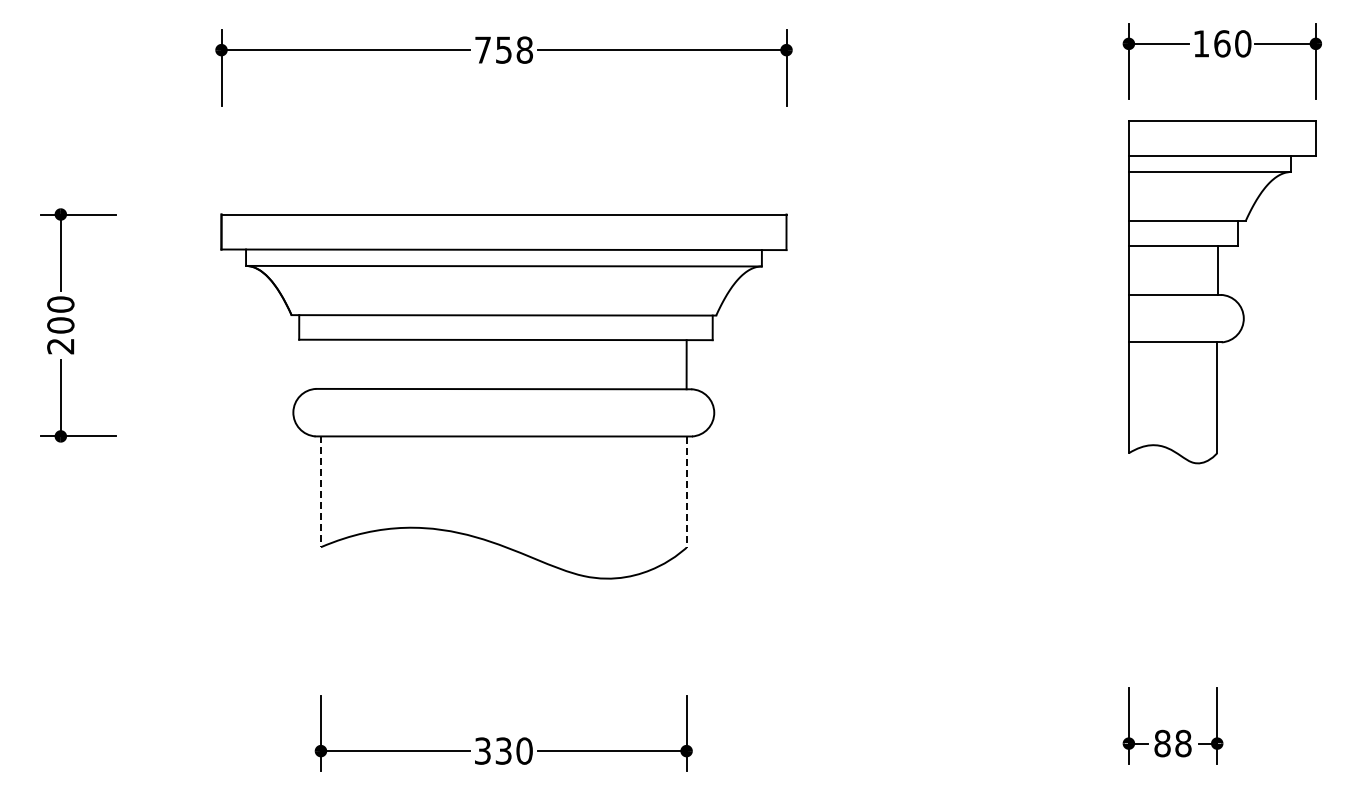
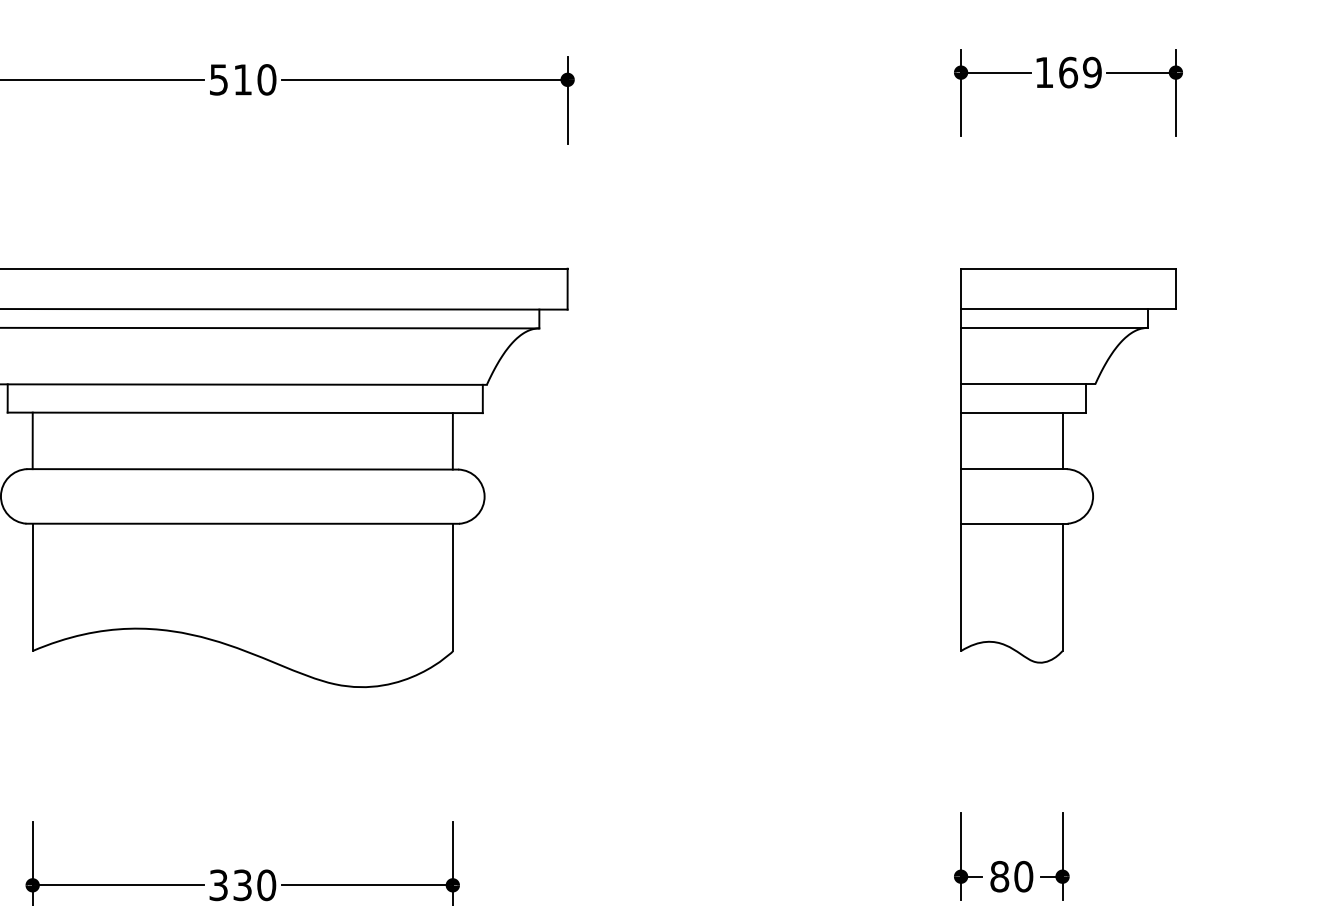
text: (1243, 43) -> (1092, 72), 160 -> 169
text: (504, 49) -> (243, 79), 758 -> 510
part: (1222, 292) -> (1068, 466), moved
line: (320, 363) -> (32, 439), added
line: (320, 492) -> (32, 588), dashed -> solid
line: (686, 492) -> (452, 588), dashed -> solid
text: (1183, 743) -> (1023, 876), 88 -> 80

